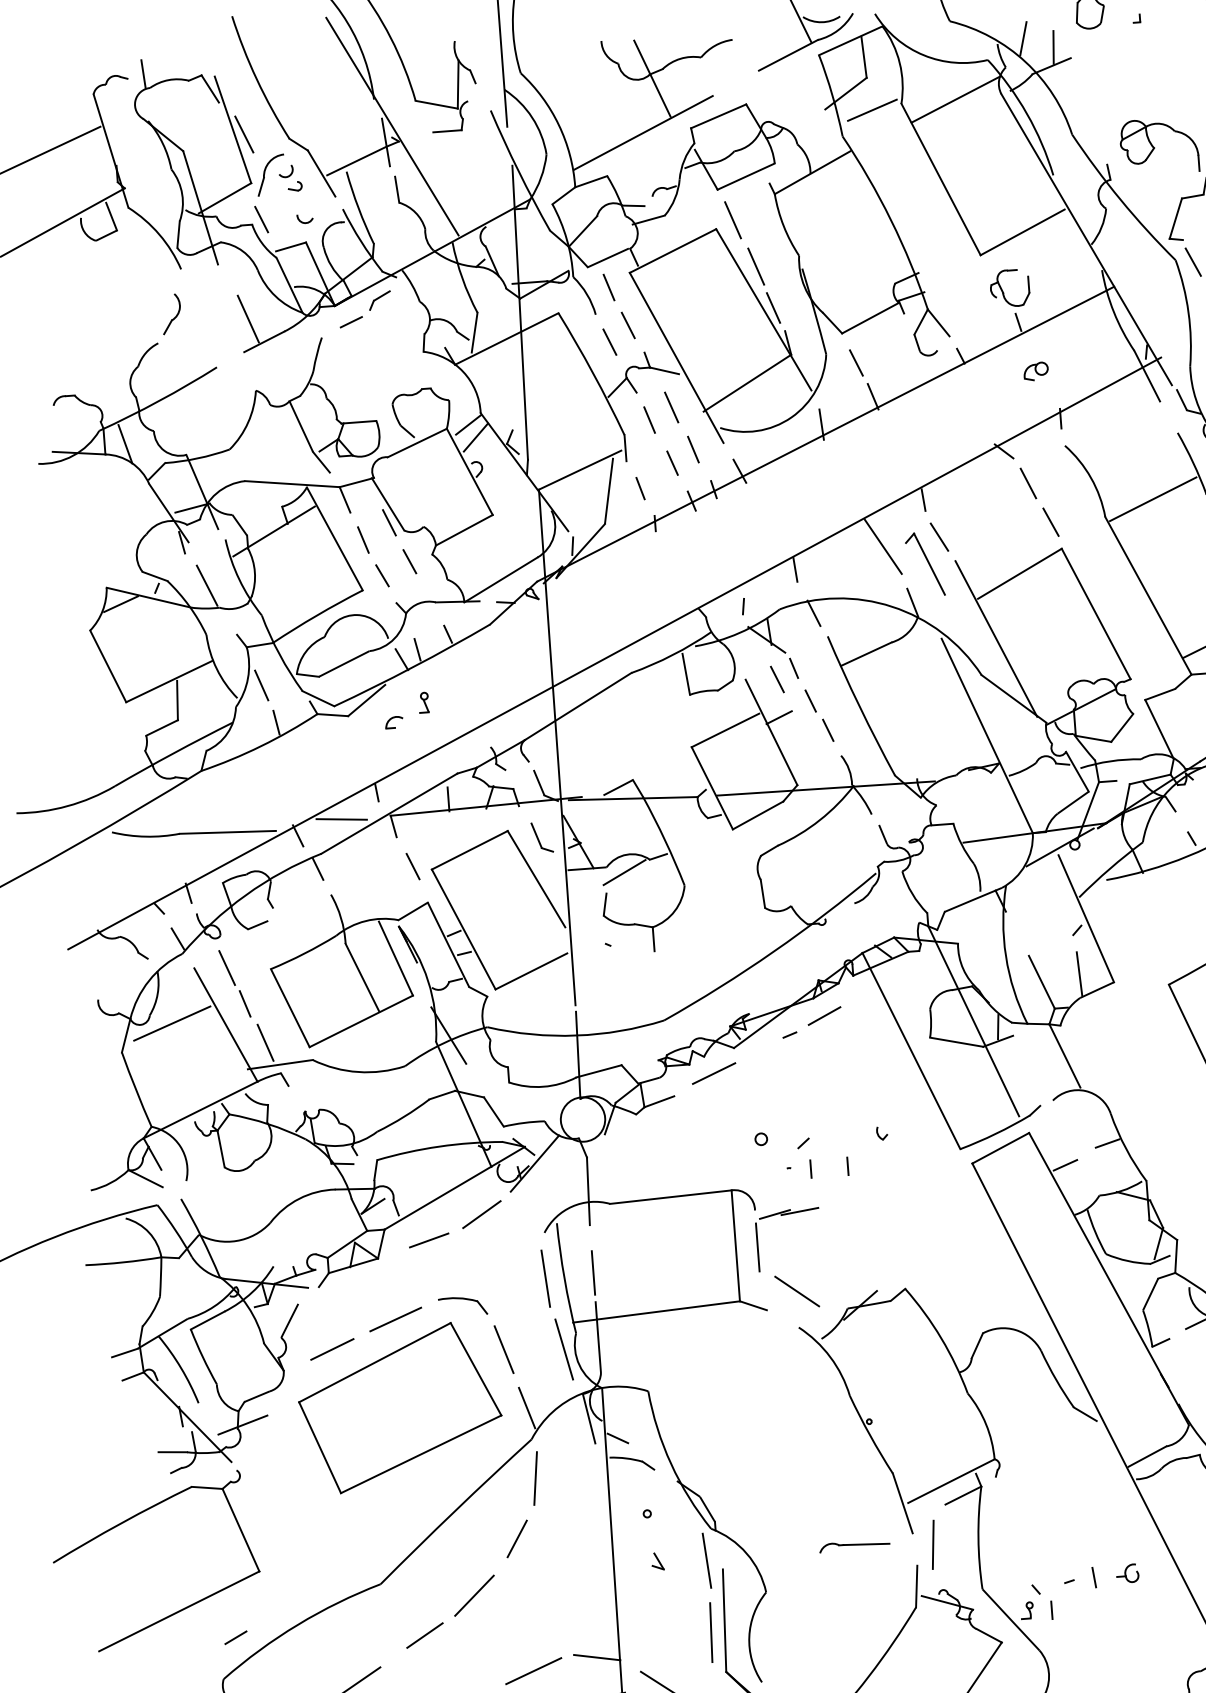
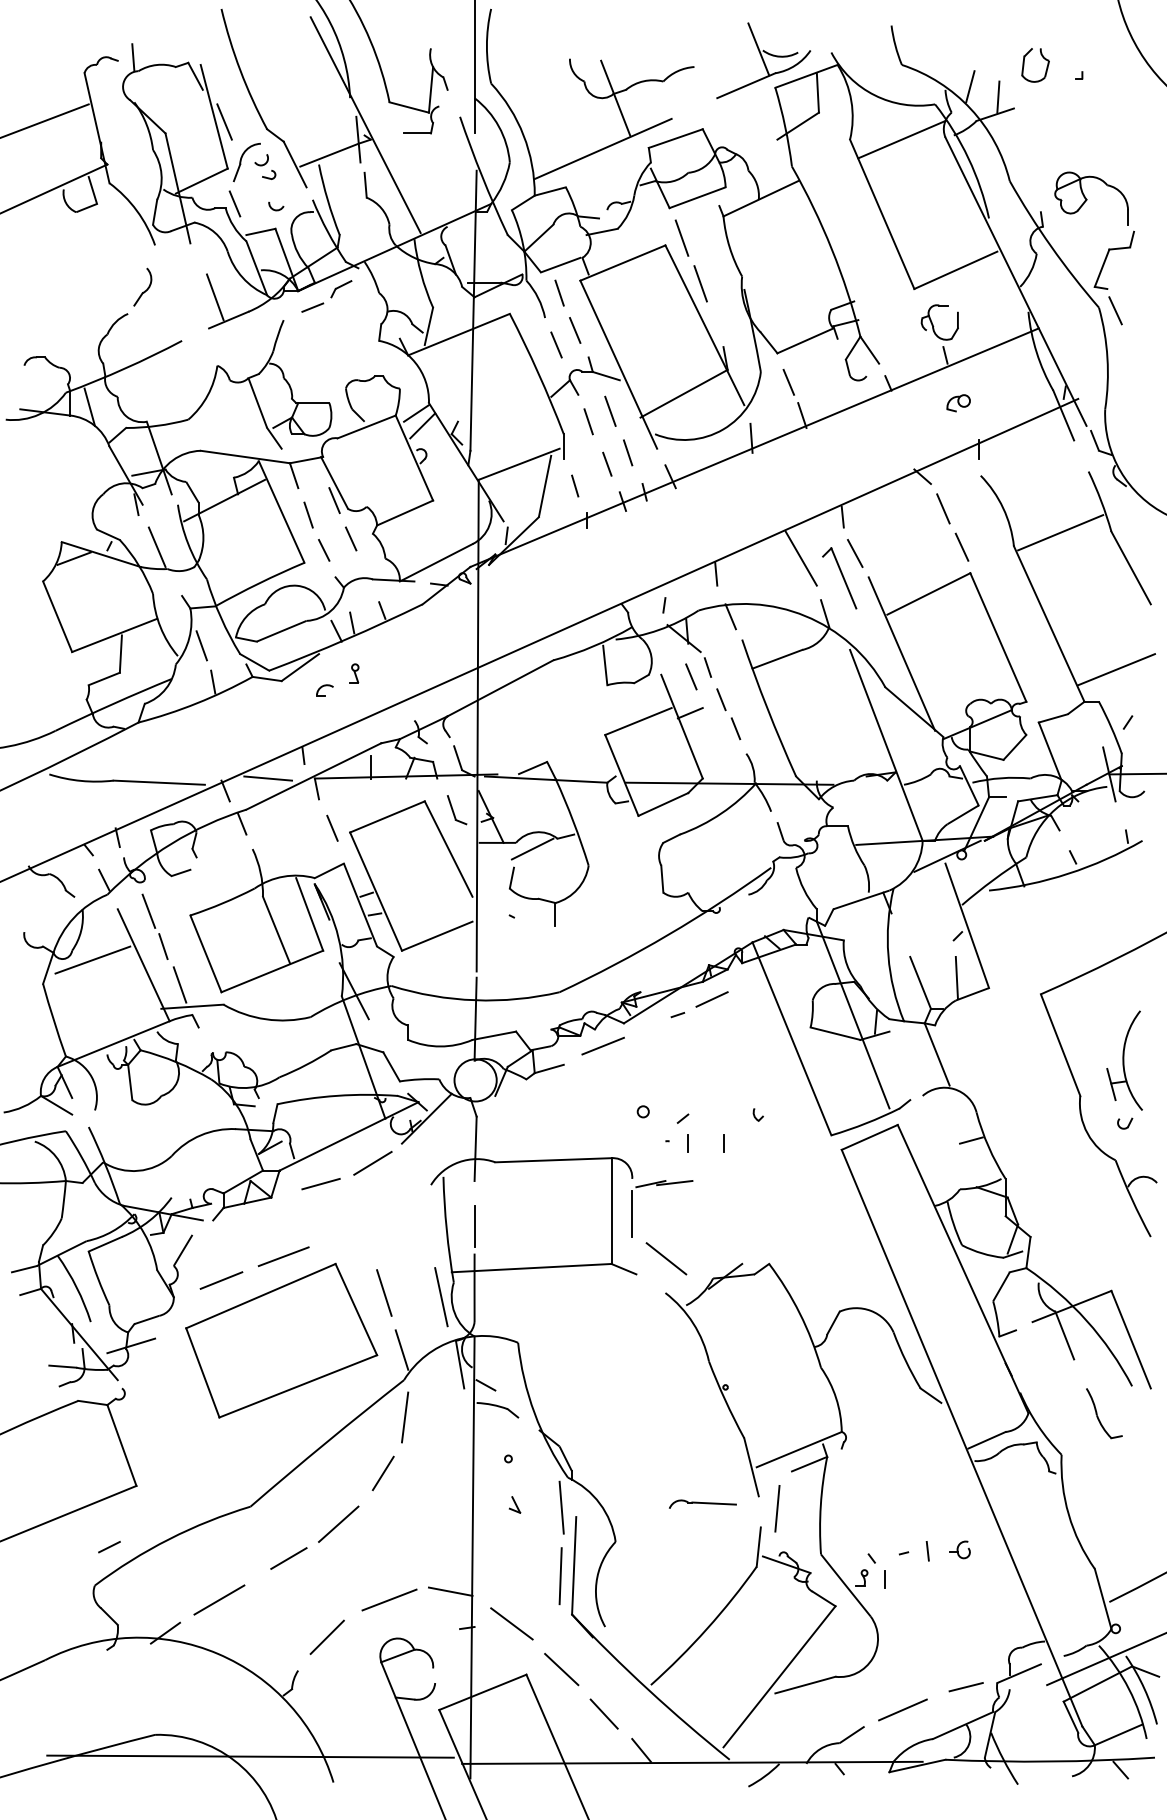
line: (871, 110) -> (821, 143), removed
line: (773, 307) -> (714, 323), removed
line: (1065, 1165) -> (929, 1158), removed
line: (545, 1278) -> (428, 1228), removed
part: (462, 1305) -> (348, 1248), removed

